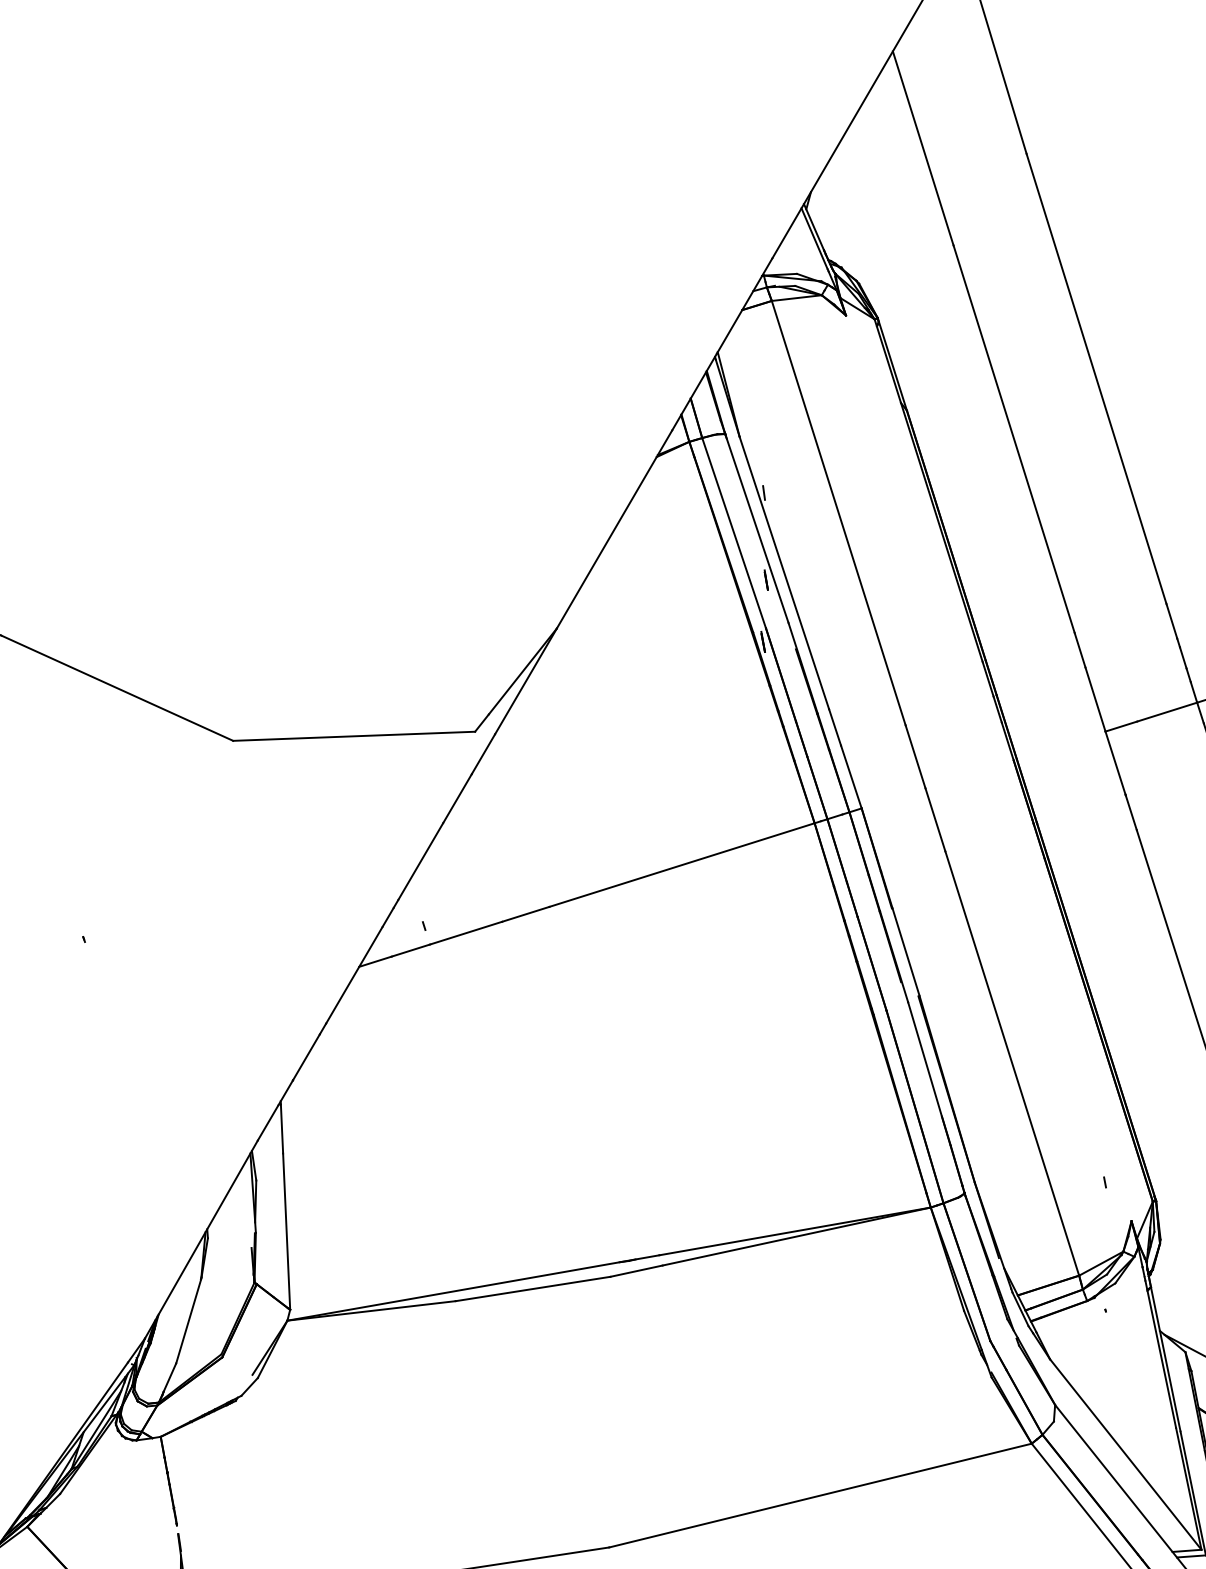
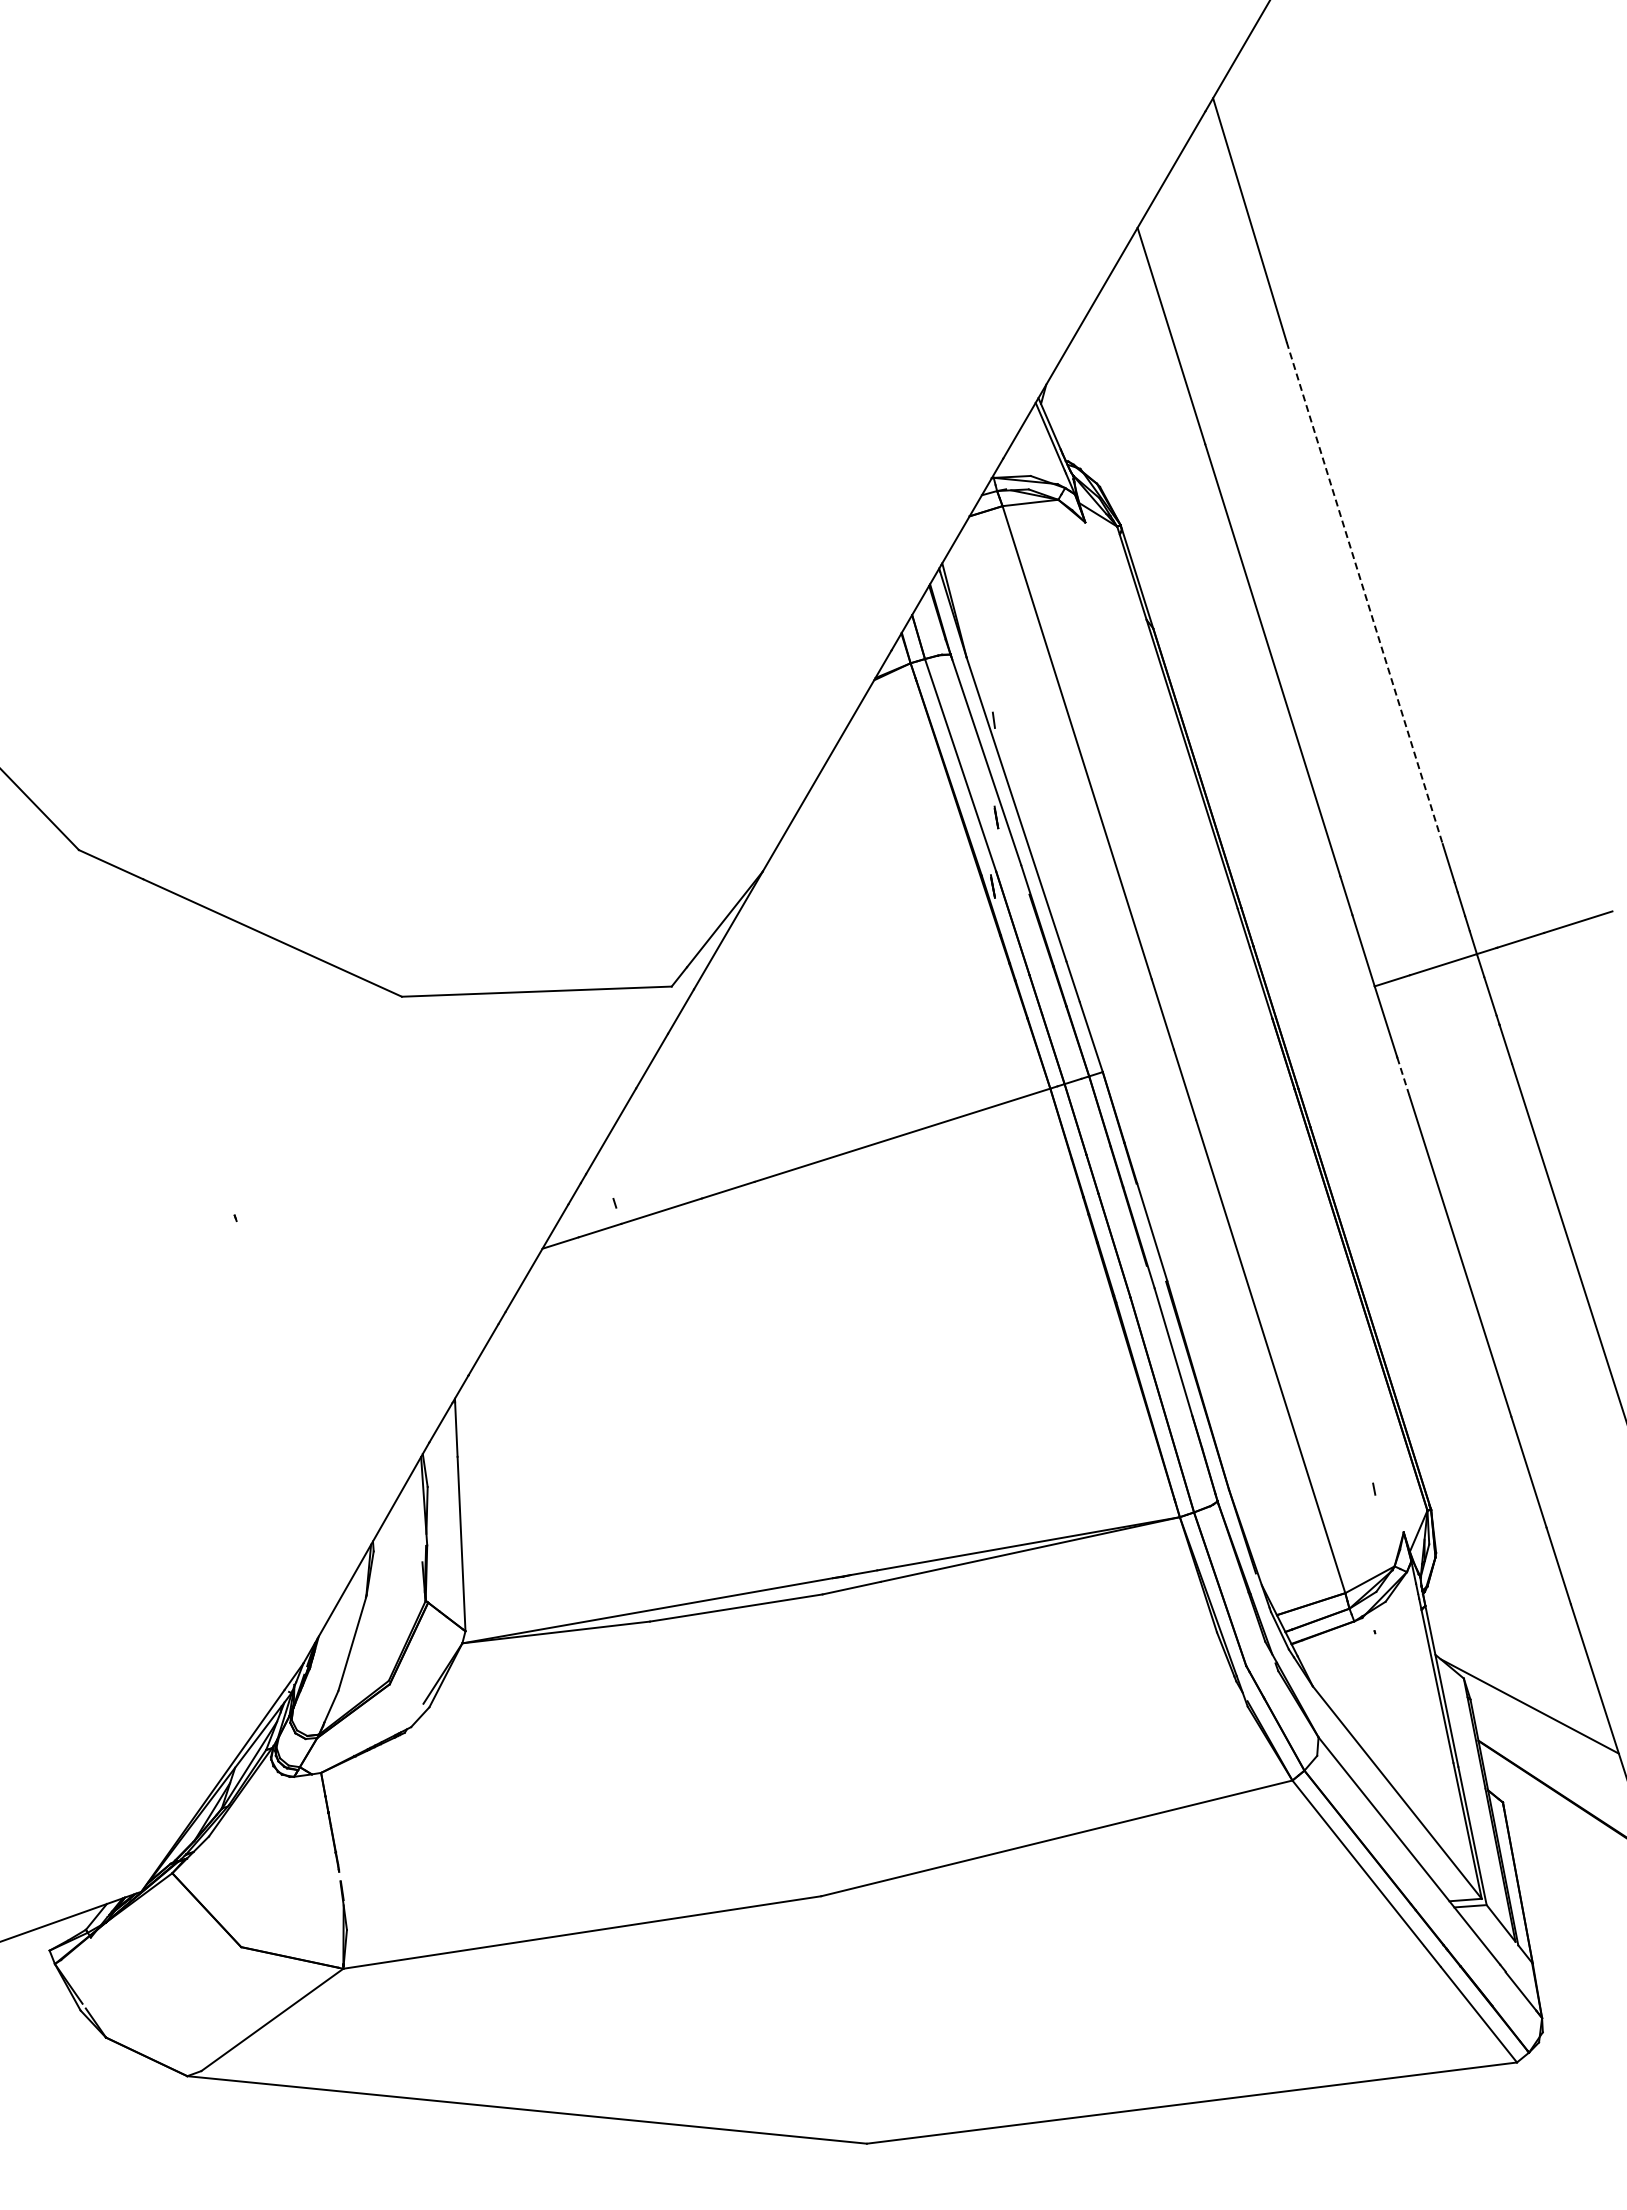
line: (1096, 379) -> (1364, 593), solid -> dashed
line: (1131, 813) -> (1403, 1077), solid -> dashed

